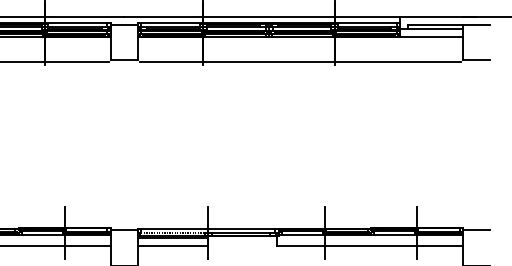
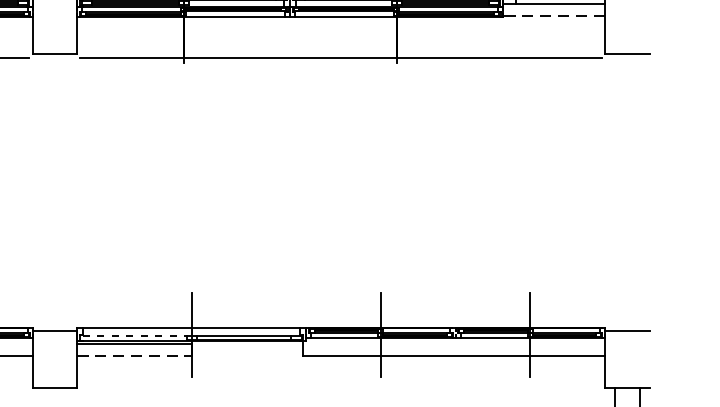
line: (430, 36) -> (552, 15), solid -> dashed
line: (173, 246) -> (134, 357), solid -> dashed

